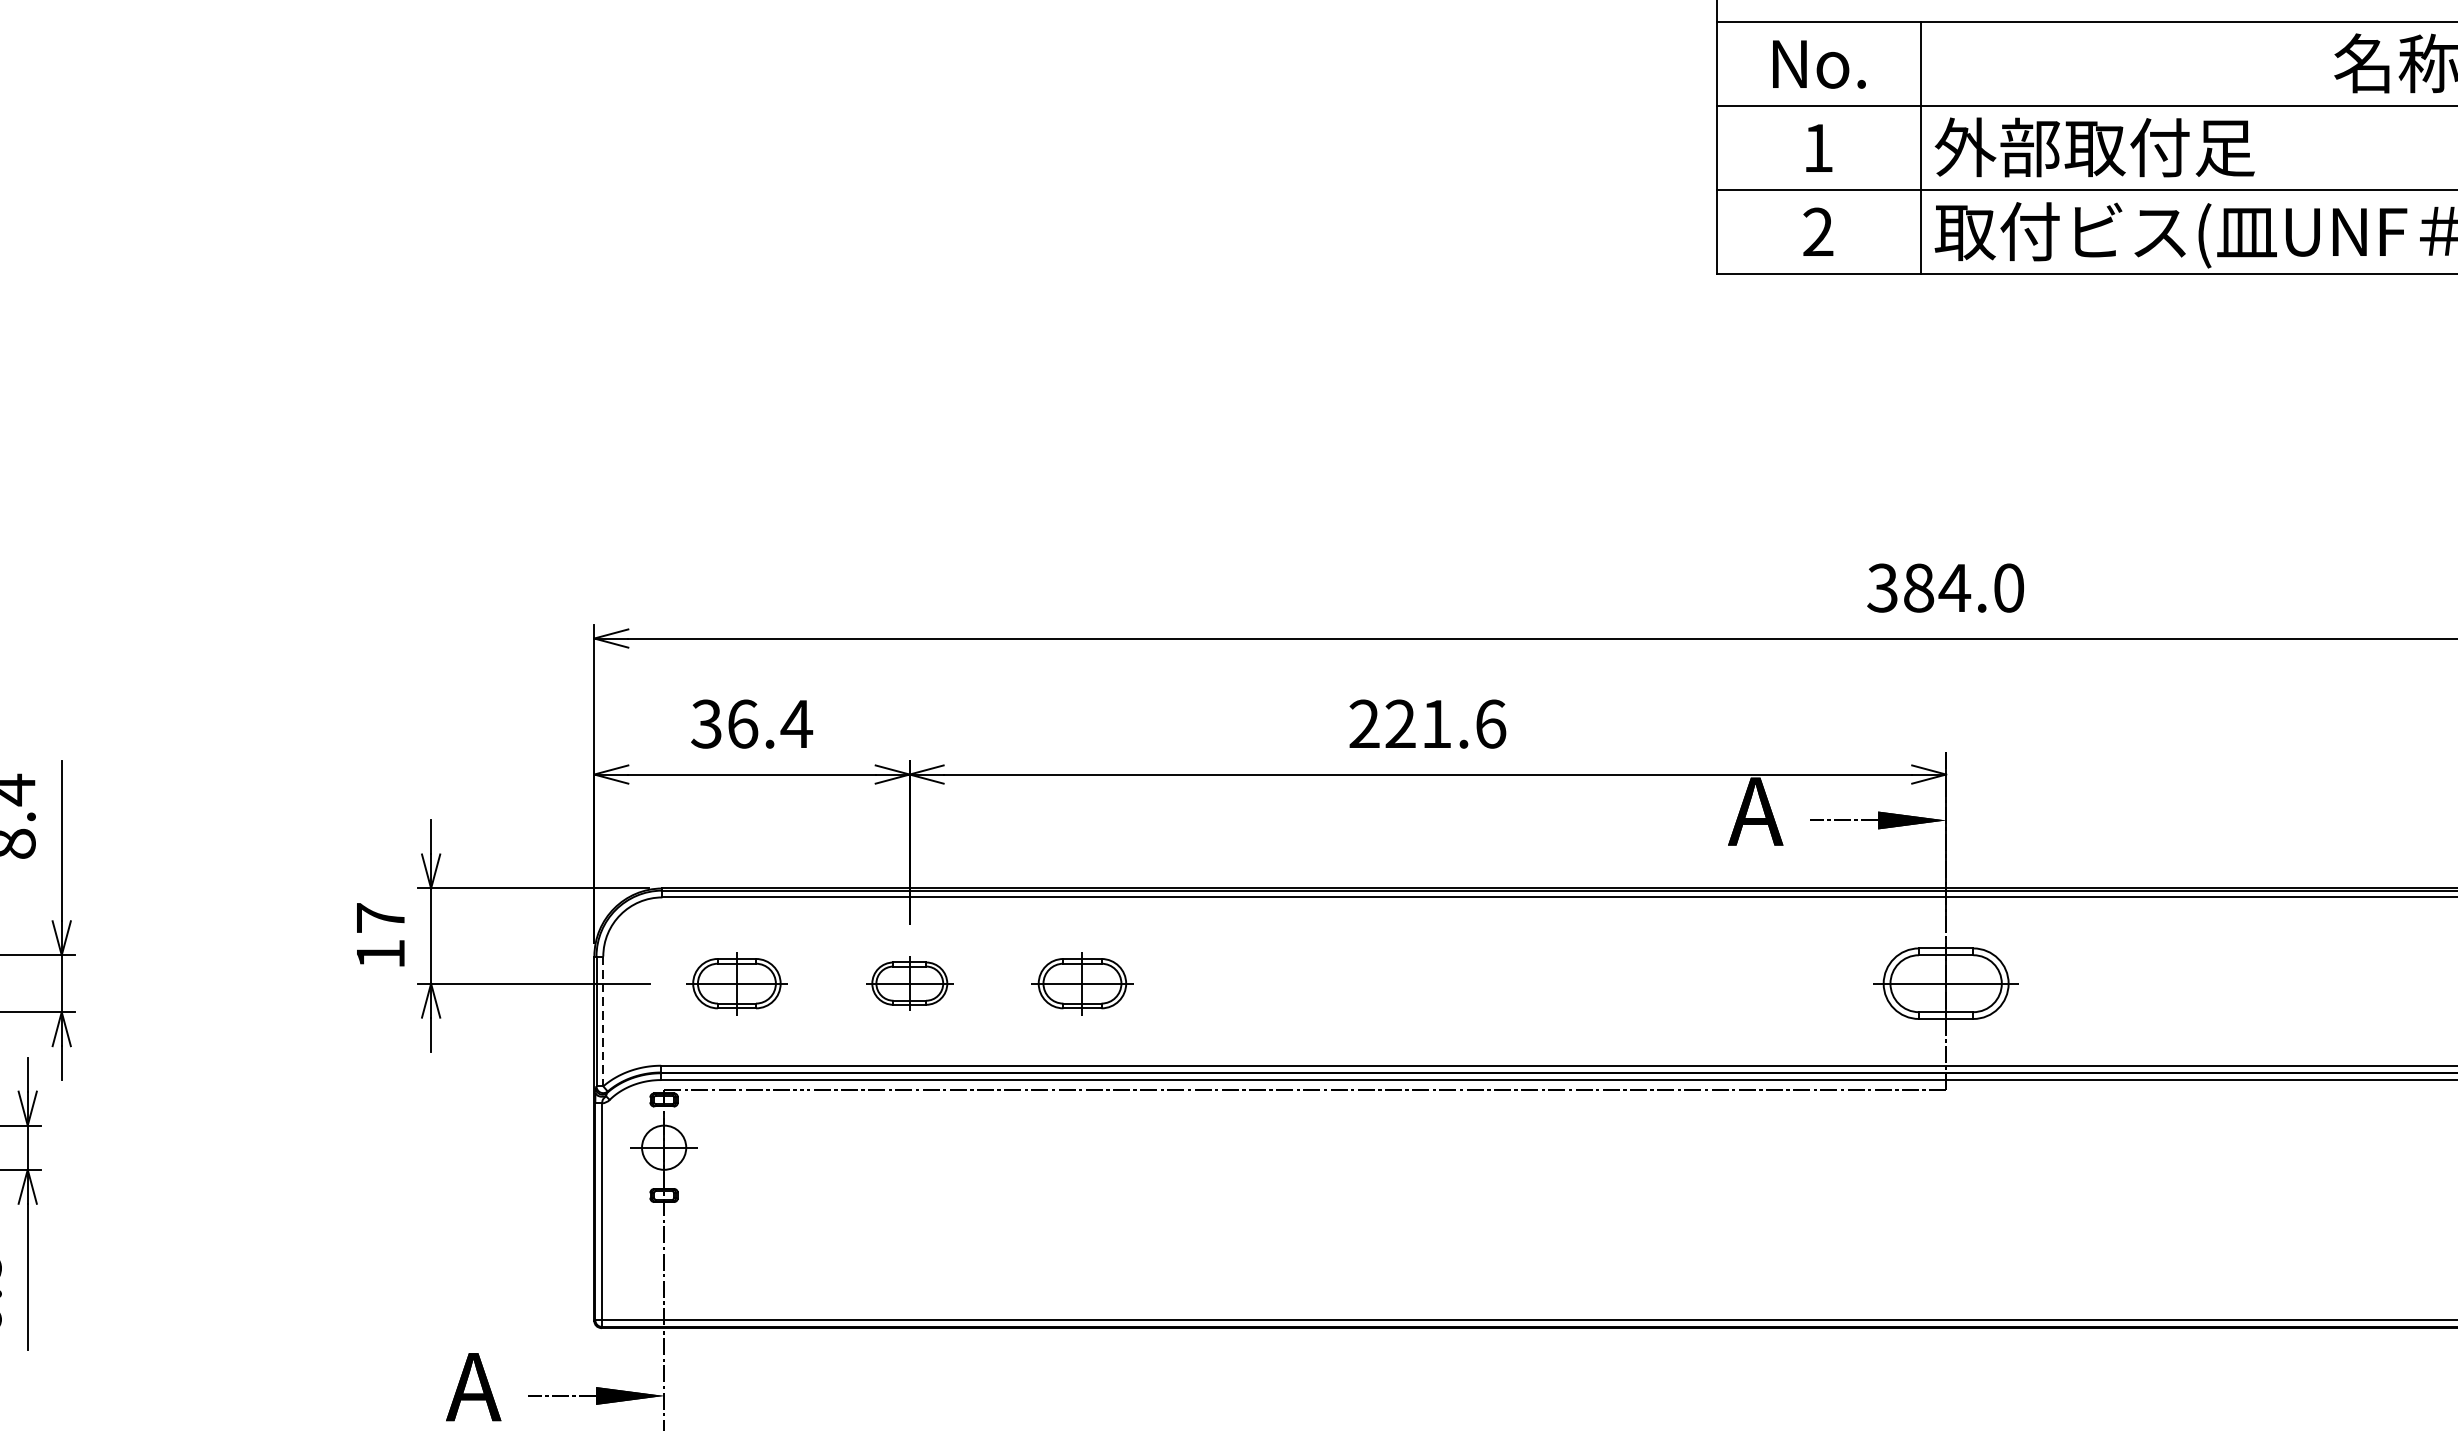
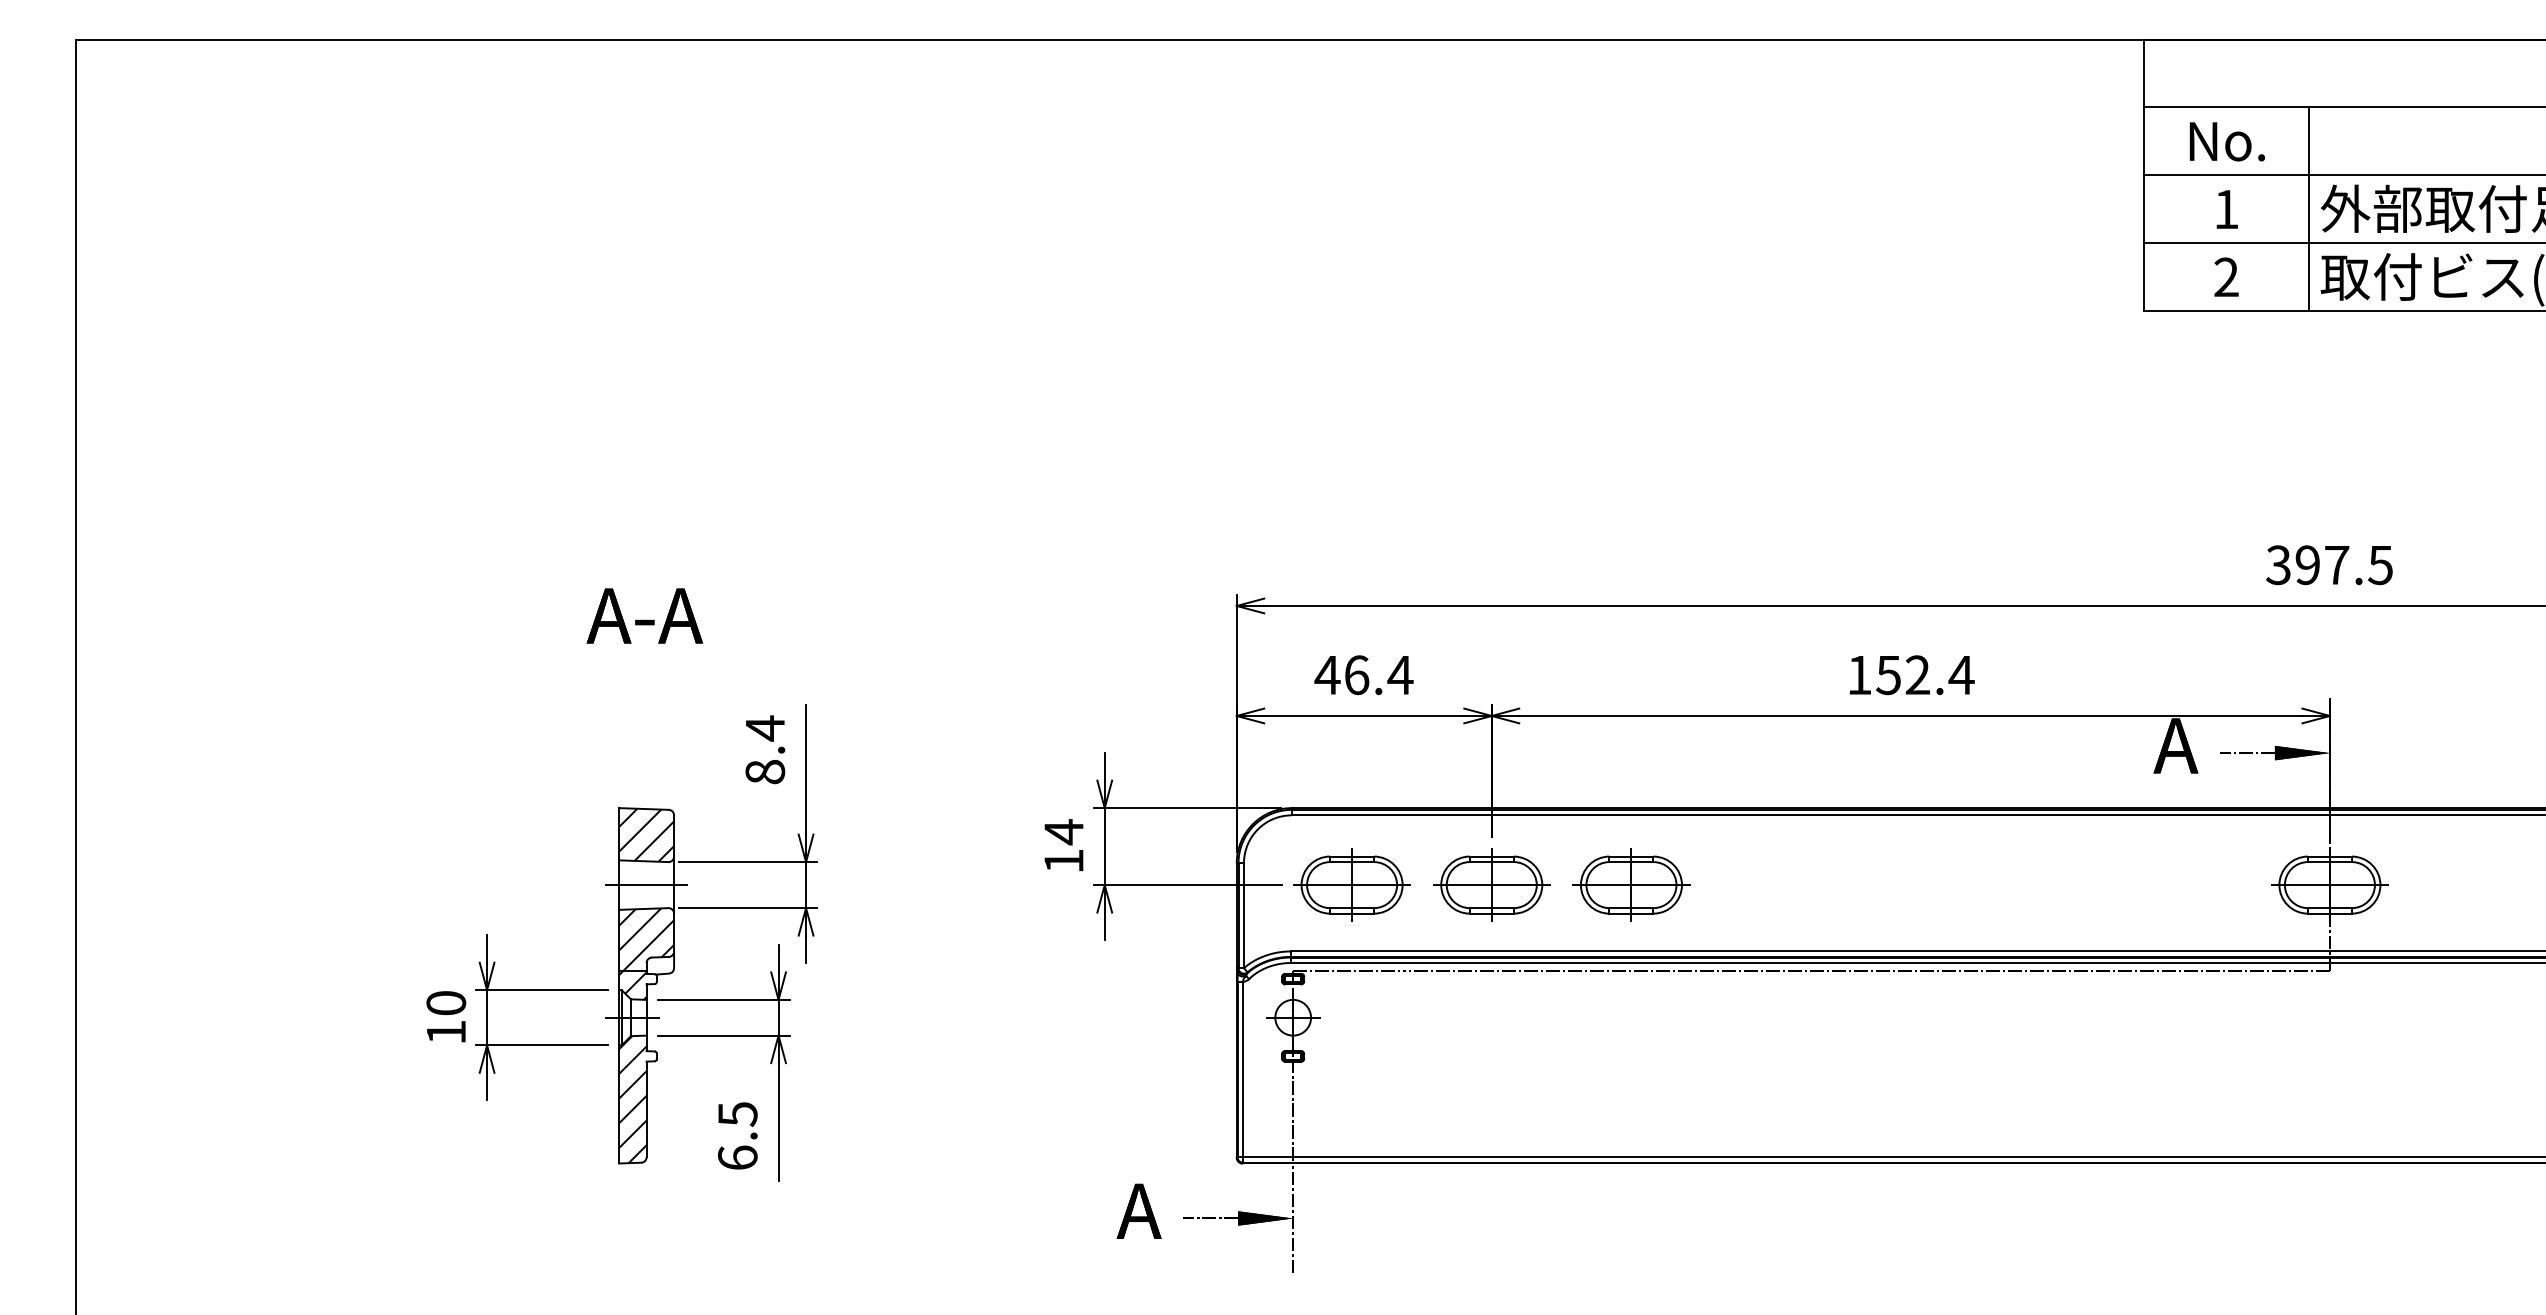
text: (1962, 588) -> (2343, 565), 384.0 -> 397.5
text: (706, 724) -> (1327, 675), 36.4 -> 46.4
text: (1427, 724) -> (1910, 675), 221.6 -> 152.4
text: (380, 918) -> (1063, 832), 17 -> 14
part: (736, 982) -> (1351, 884), size x1.43
part: (909, 982) -> (1491, 884), size x1.67
part: (1082, 982) -> (1631, 884), size x1.43
line: (603, 1021) -> (1244, 915), dashed -> solid

